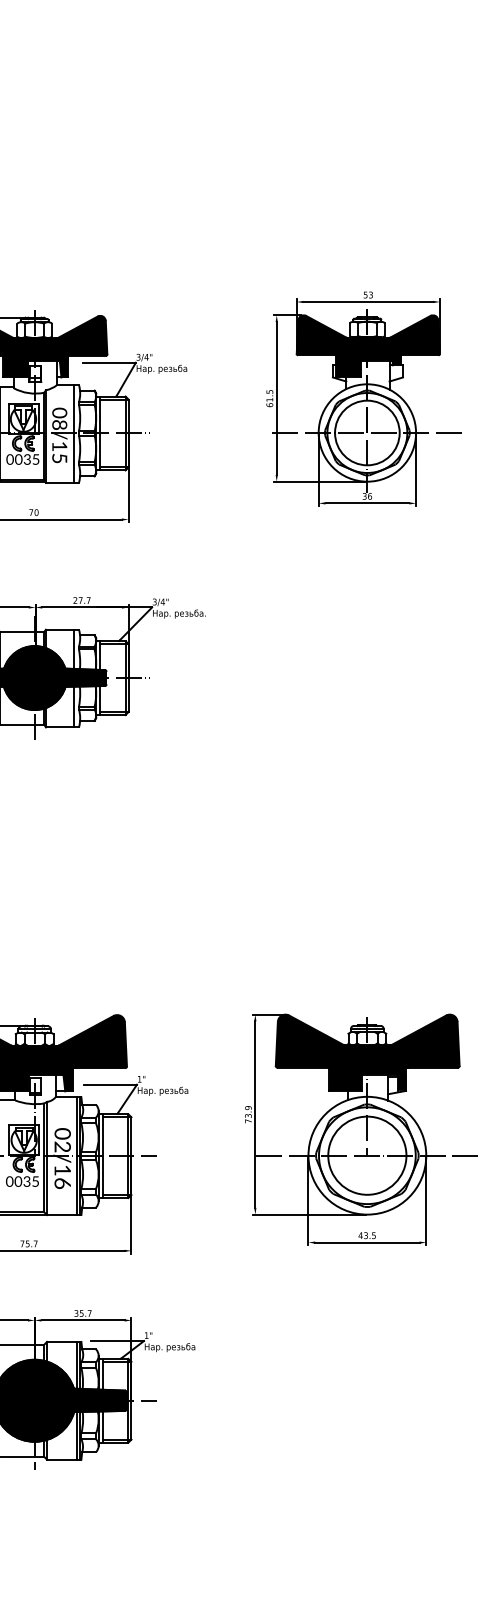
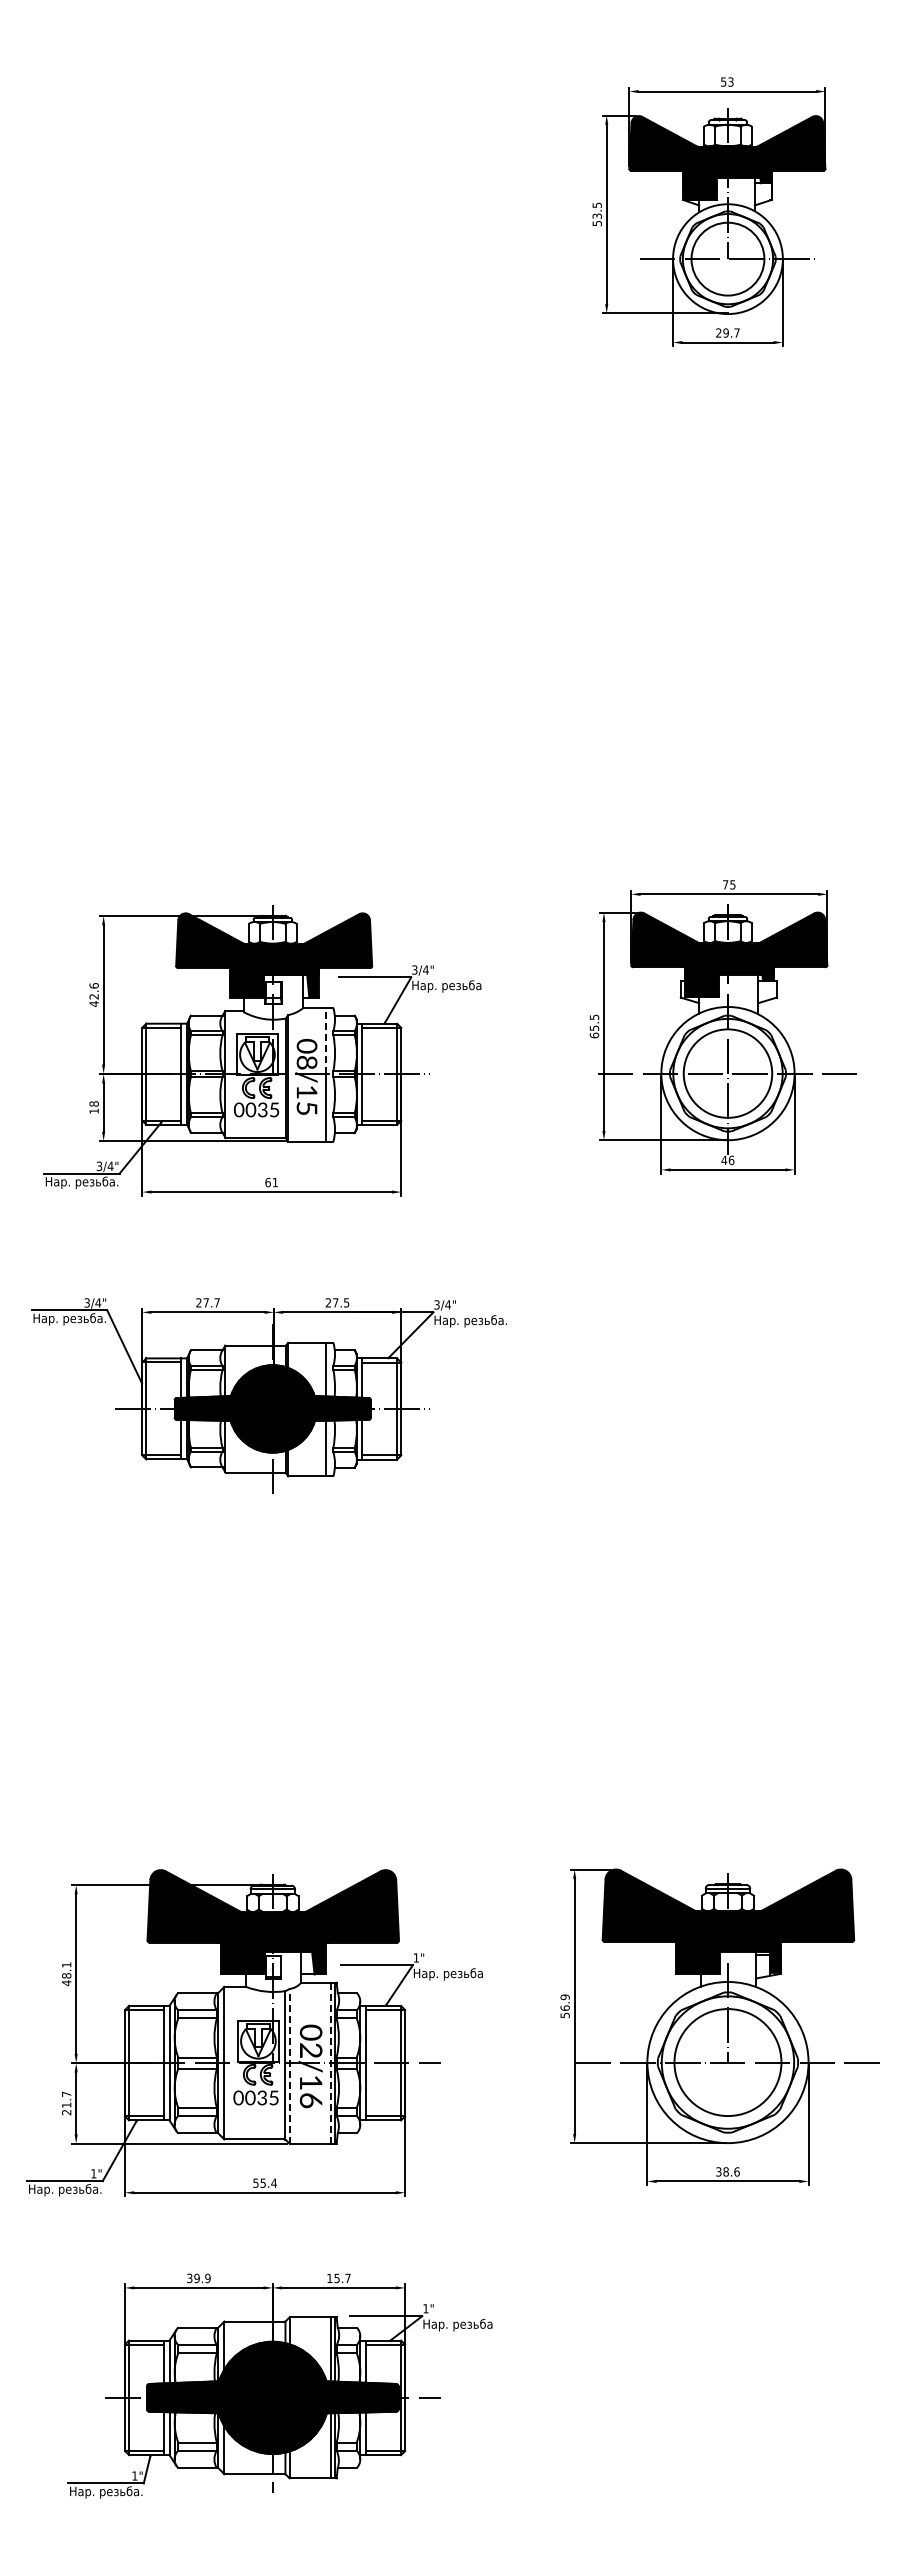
text: (368, 294) -> (729, 884), 53 -> 75
text: (269, 399) -> (594, 1027), 61.5 -> 65.5
line: (73, 408) -> (326, 1040), solid -> dashed
text: (364, 496) -> (724, 1160), 36 -> 46
text: (33, 512) -> (271, 1182), 70 -> 61
text: (88, 600) -> (346, 1302), 27.7 -> 27.5
text: (247, 1118) -> (564, 2011), 73.9 -> 56.9
line: (76, 1156) -> (330, 2063), solid -> dashed
line: (46, 1157) -> (289, 2065), solid -> dashed
text: (367, 1235) -> (727, 2171), 43.5 -> 38.6
text: (29, 1243) -> (265, 2182), 75.7 -> 55.4
text: (76, 1313) -> (329, 2278), 35.7 -> 15.7

